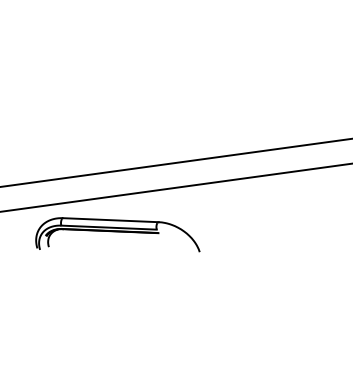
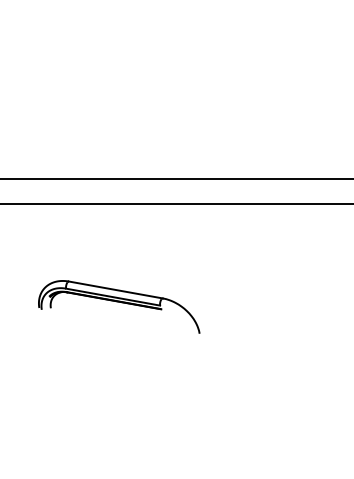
part: (116, 236) -> (119, 306), moved

